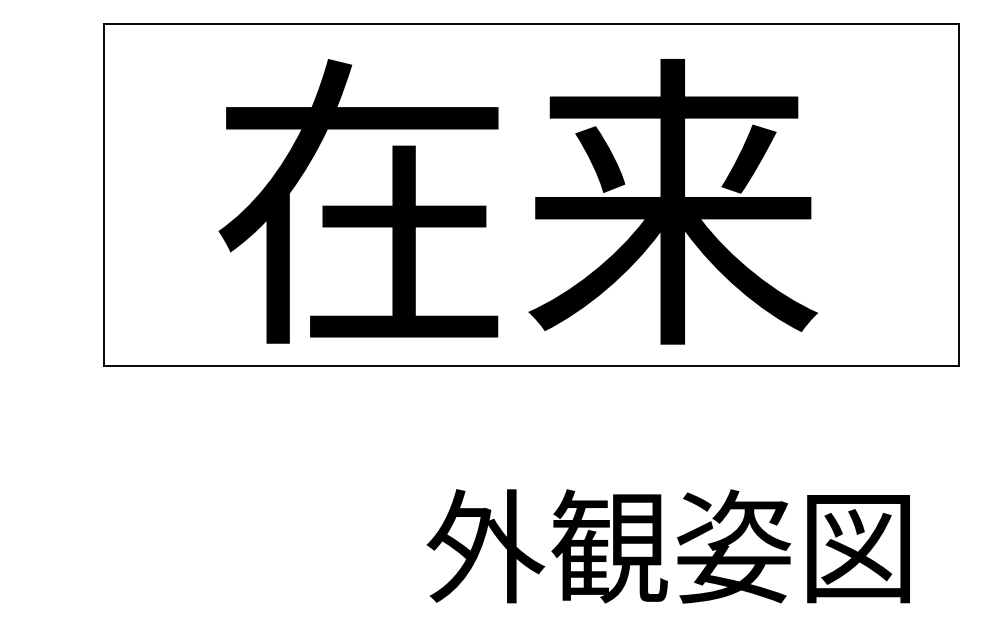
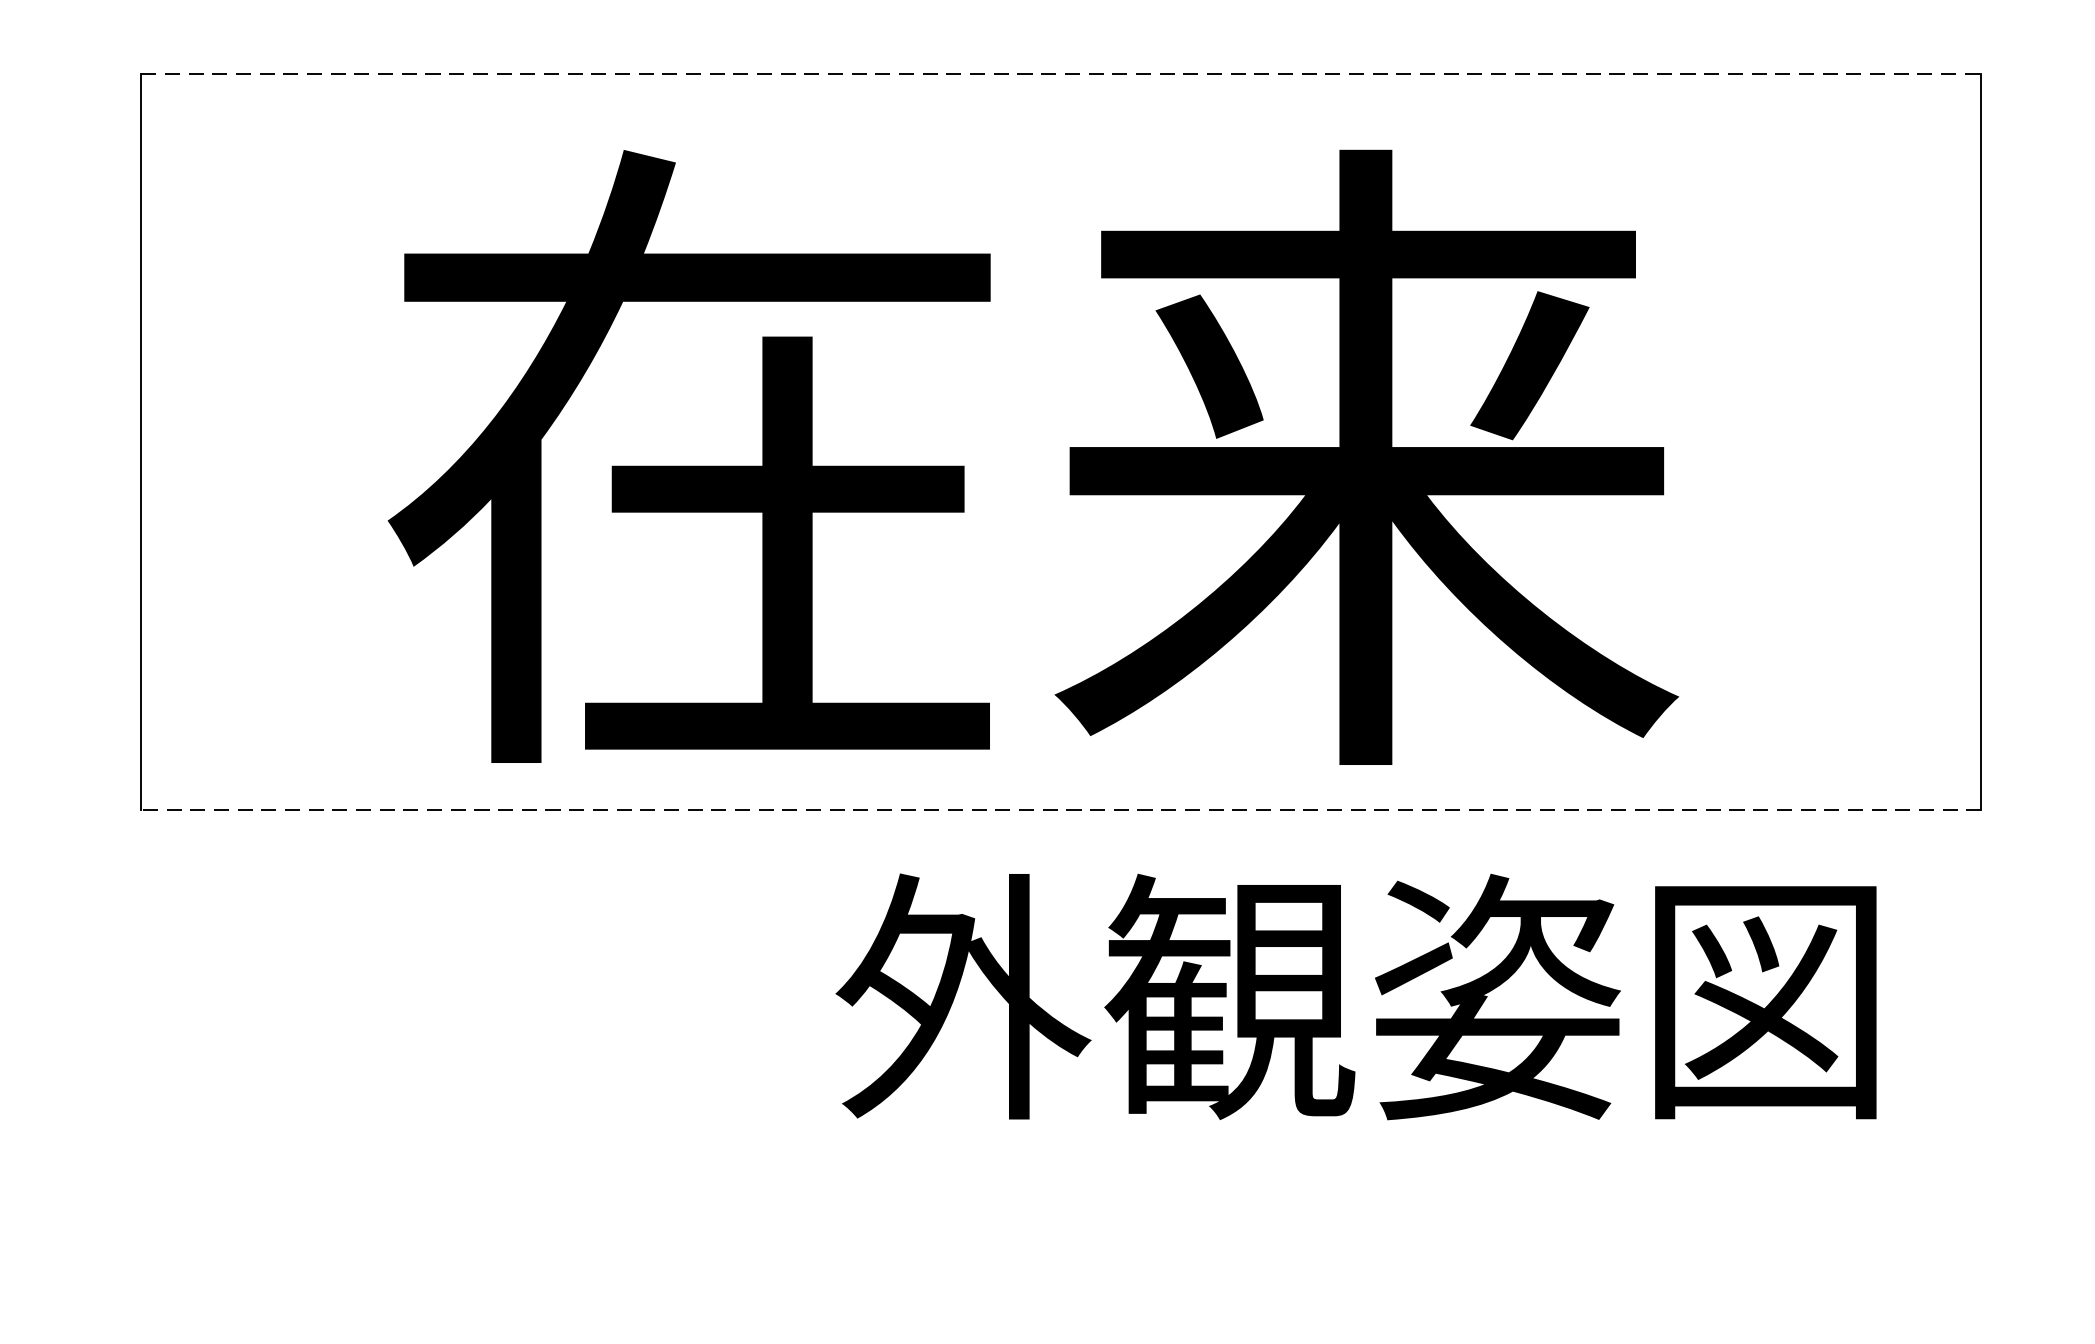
line: (531, 23) -> (1061, 73), solid -> dashed
line: (530, 365) -> (1059, 809), solid -> dashed
text: (667, 546) -> (1354, 997), moved

